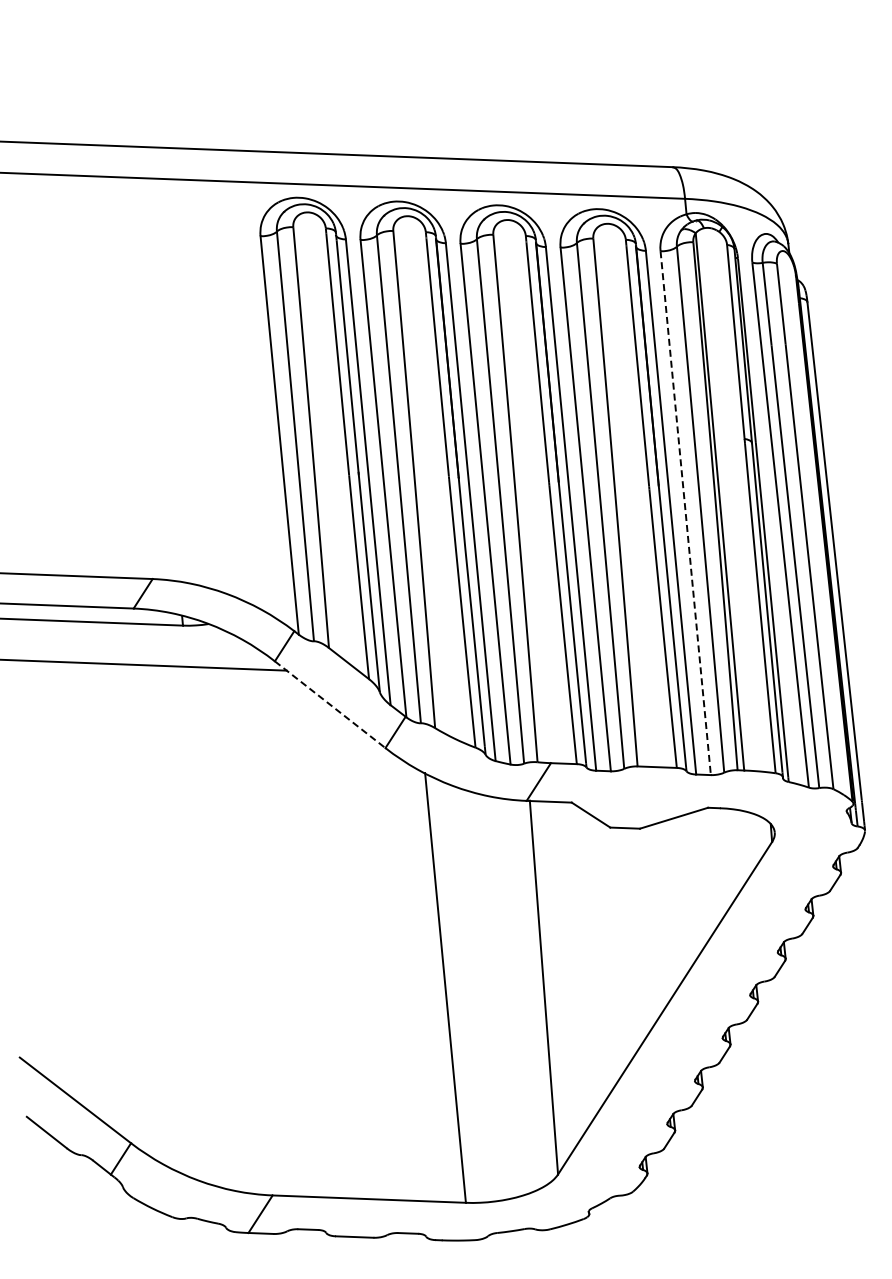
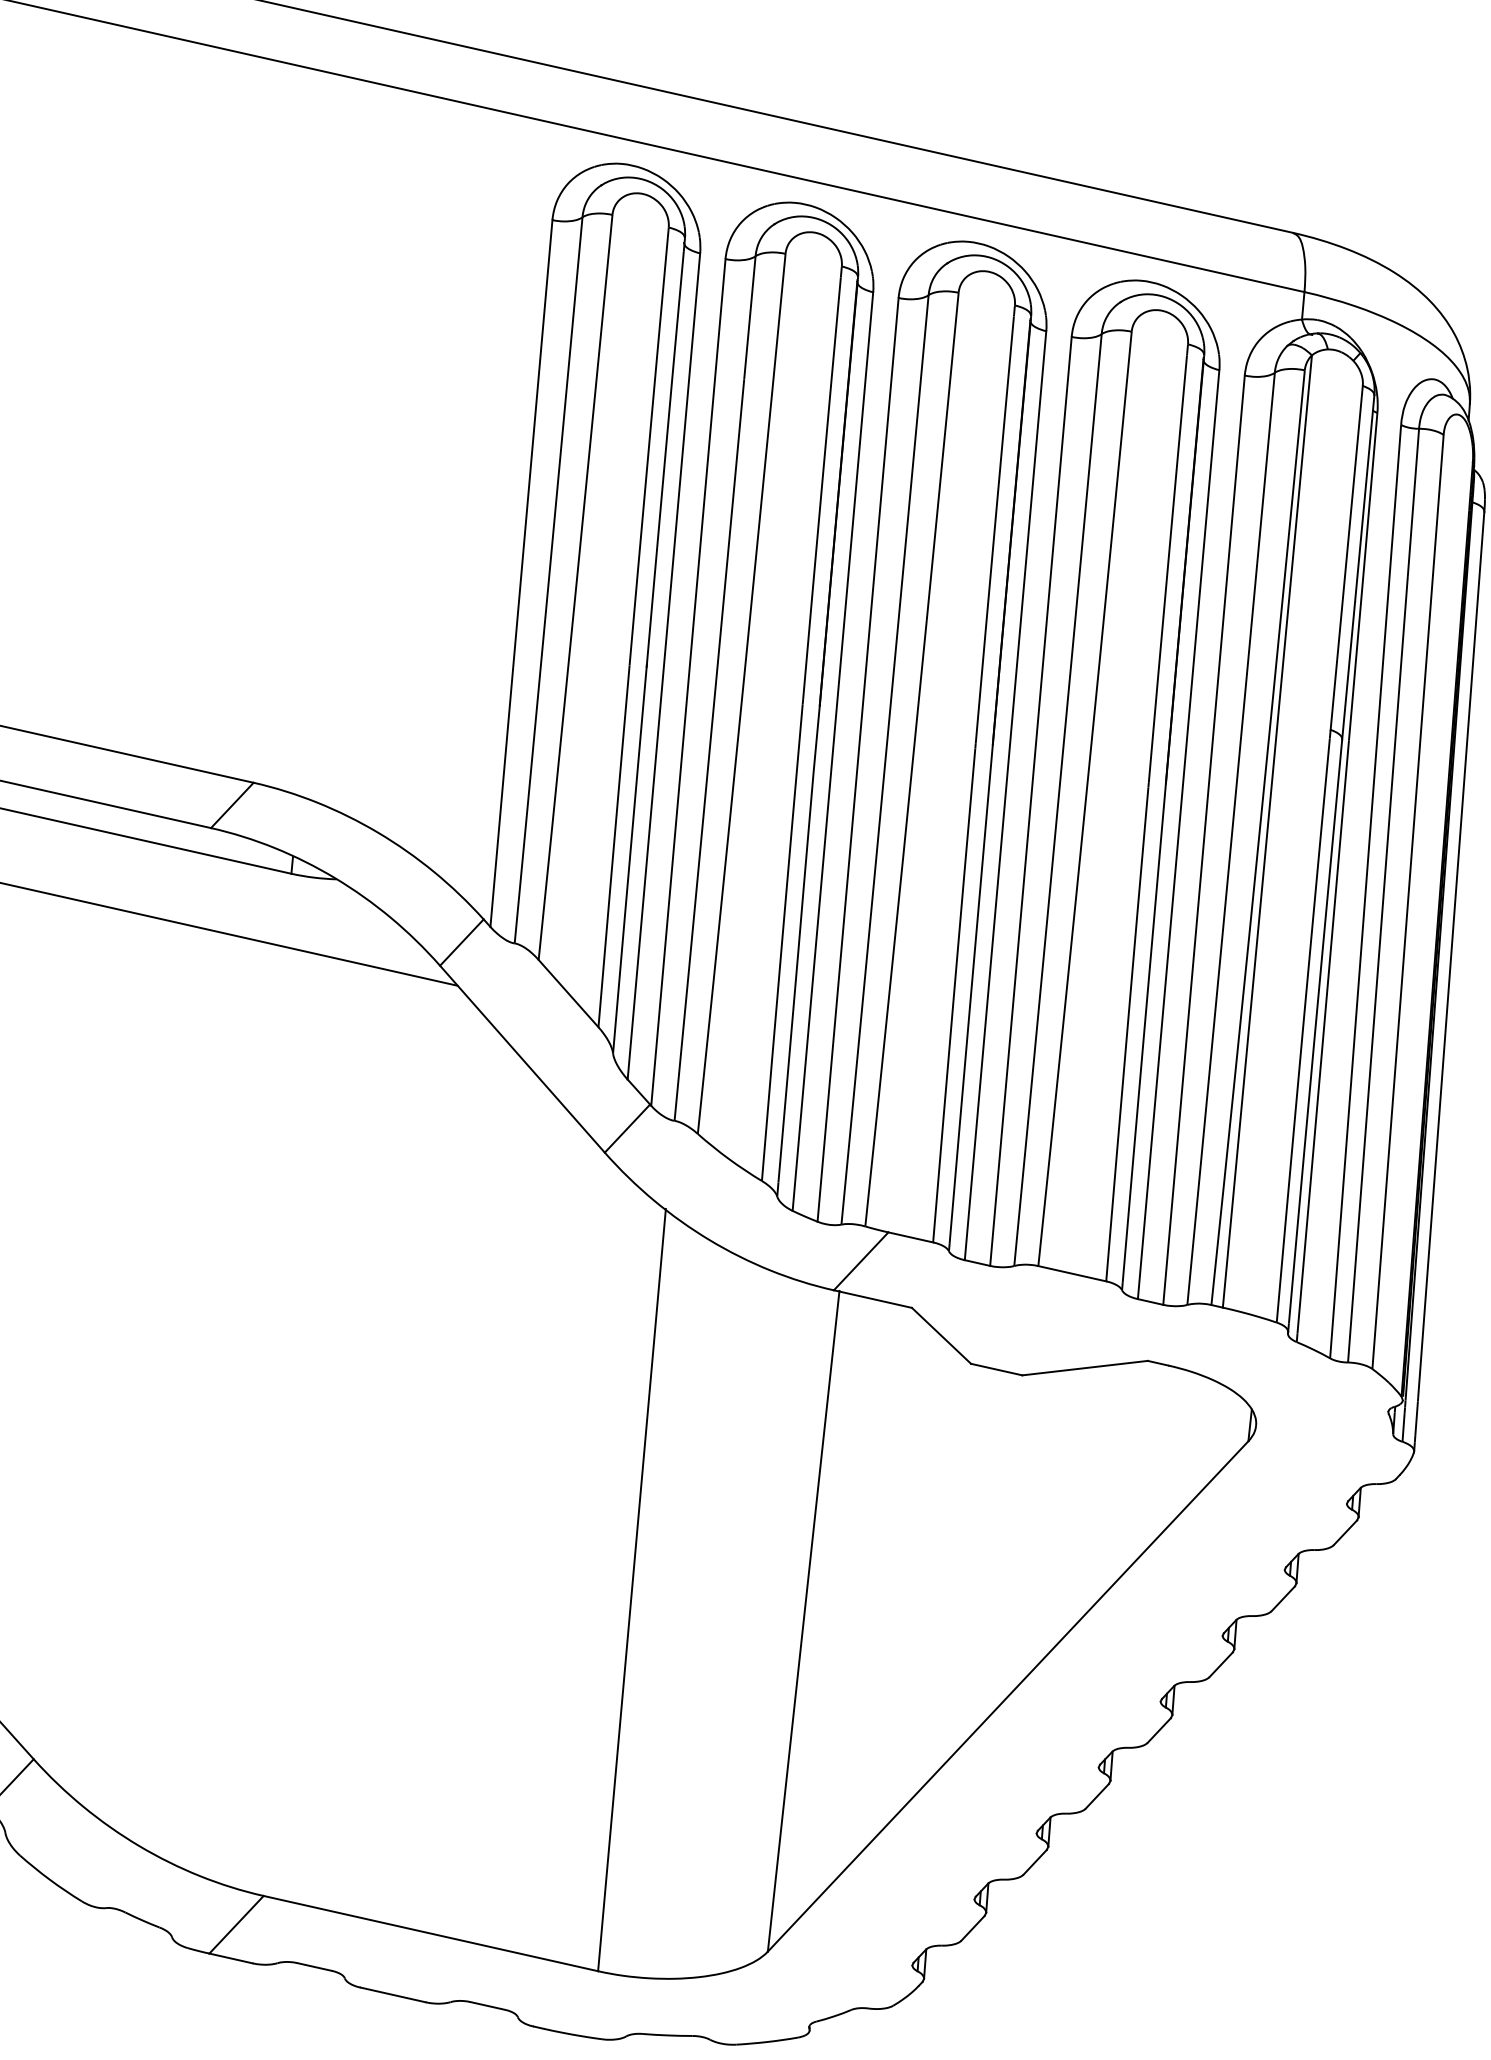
line: (685, 513) -> (1203, 840), dashed -> solid
line: (330, 705) -> (522, 1060), dashed -> solid

